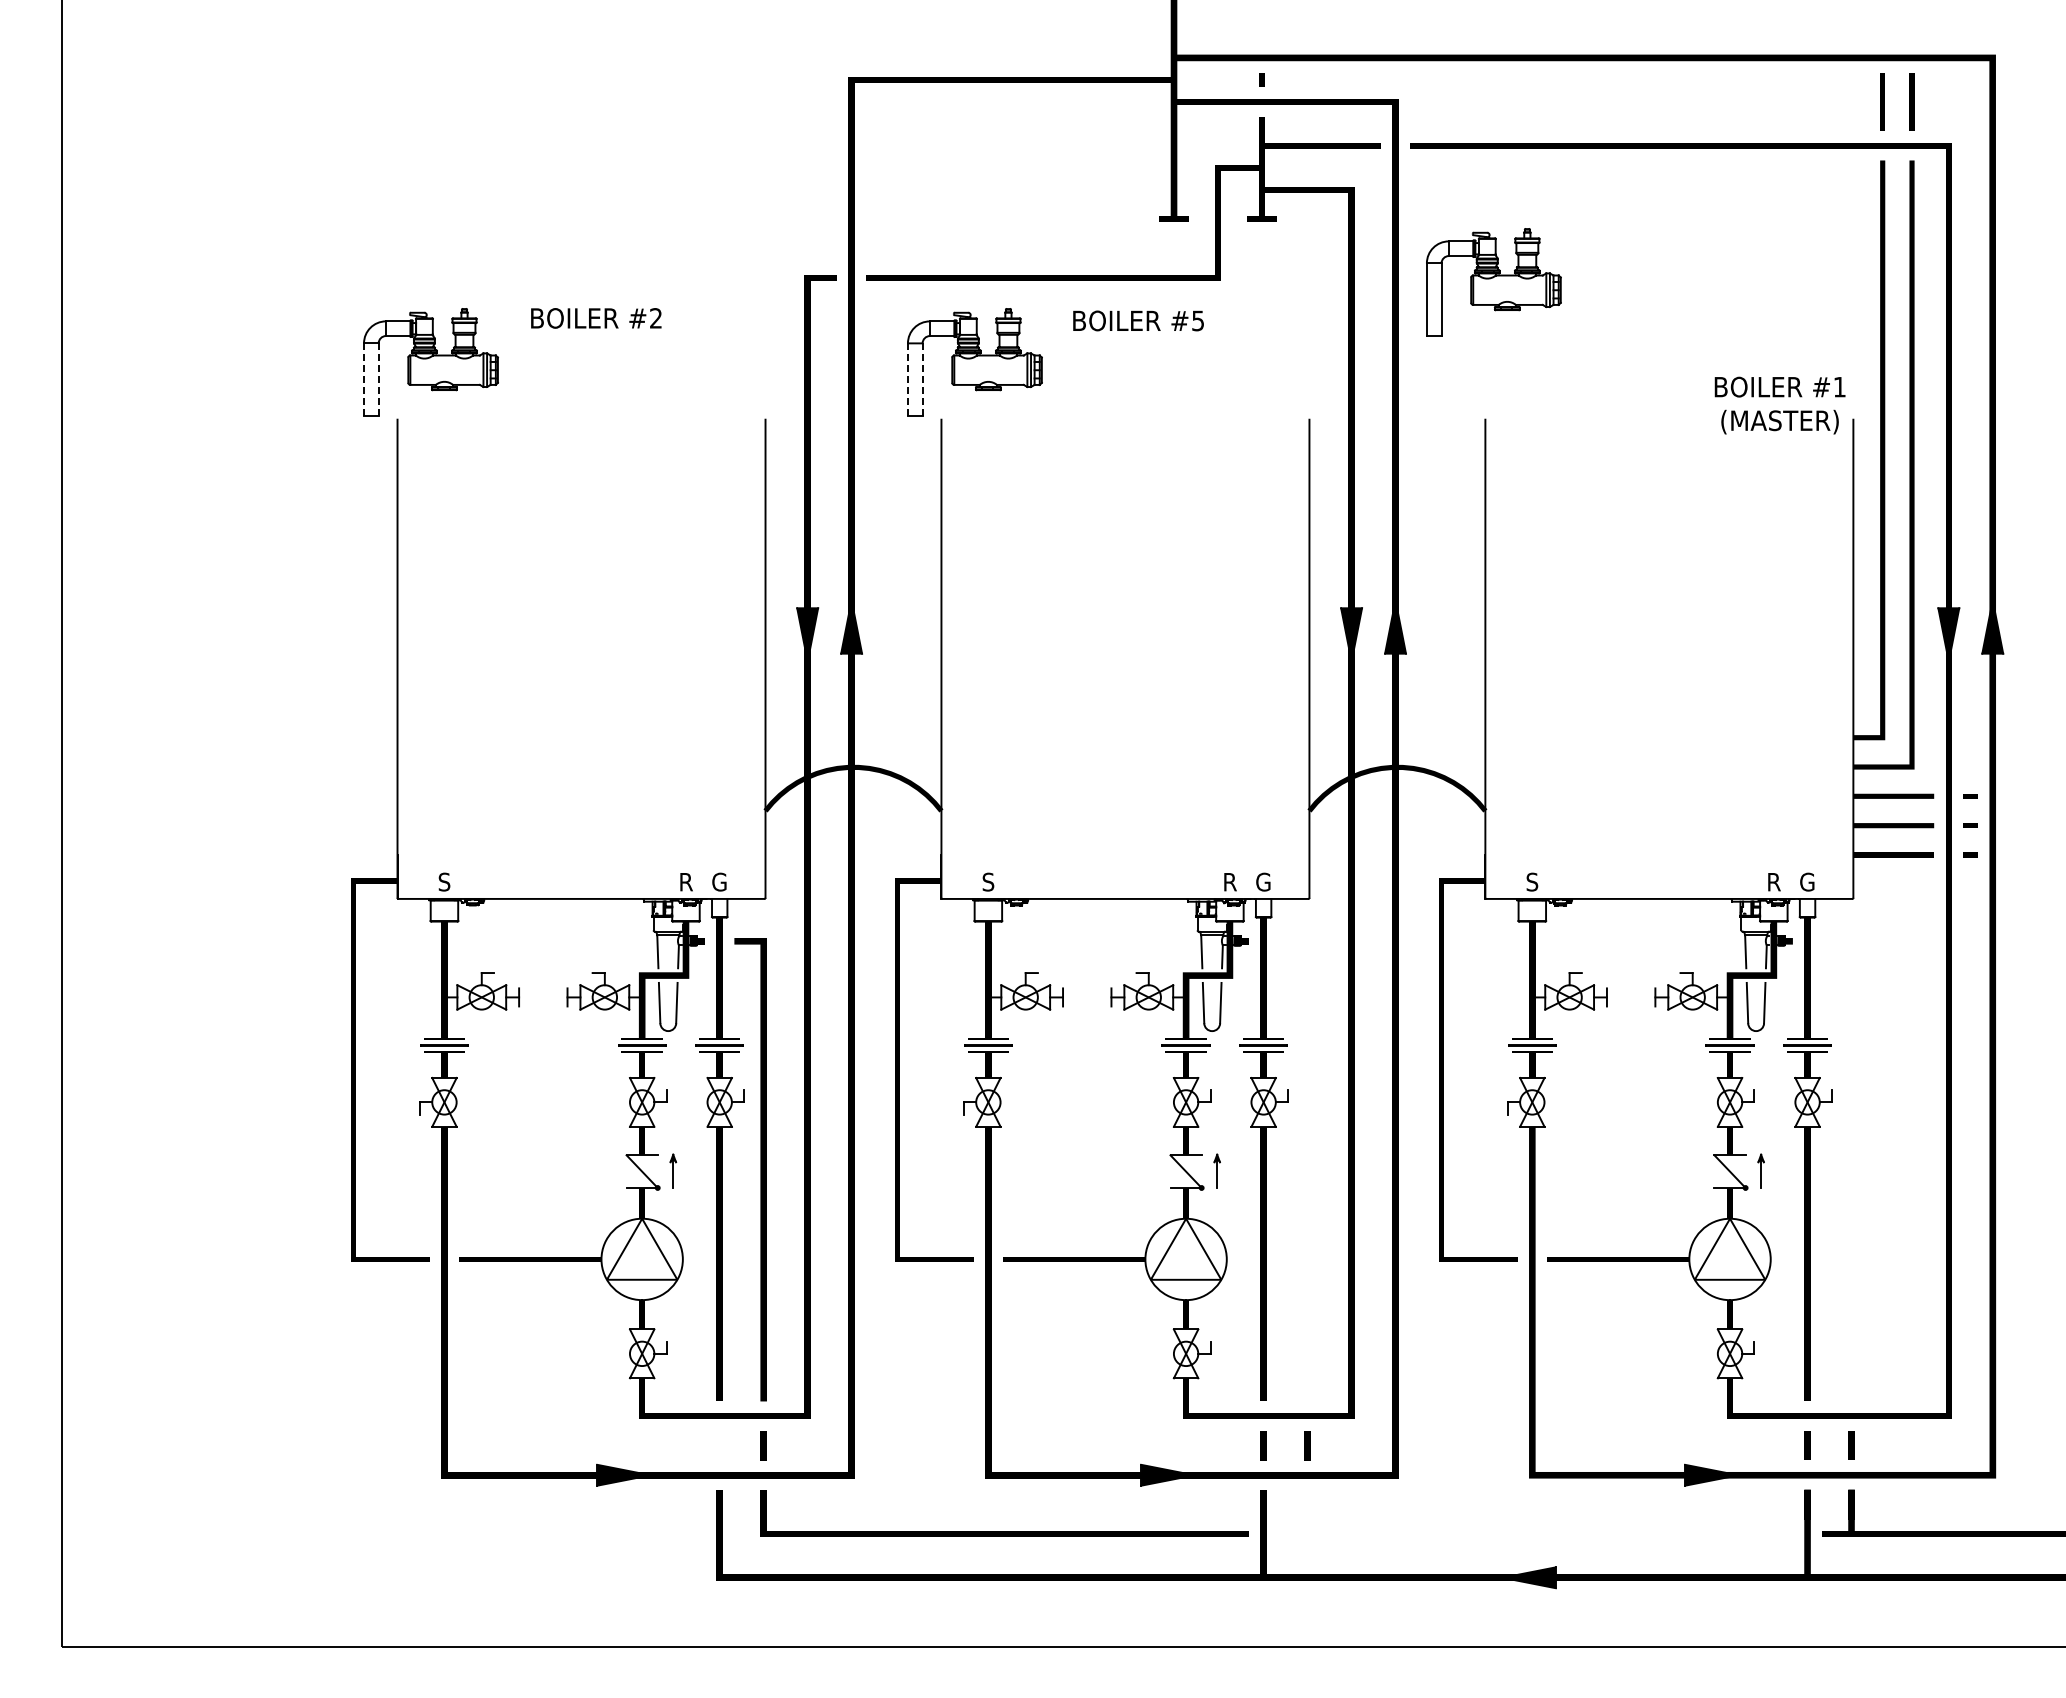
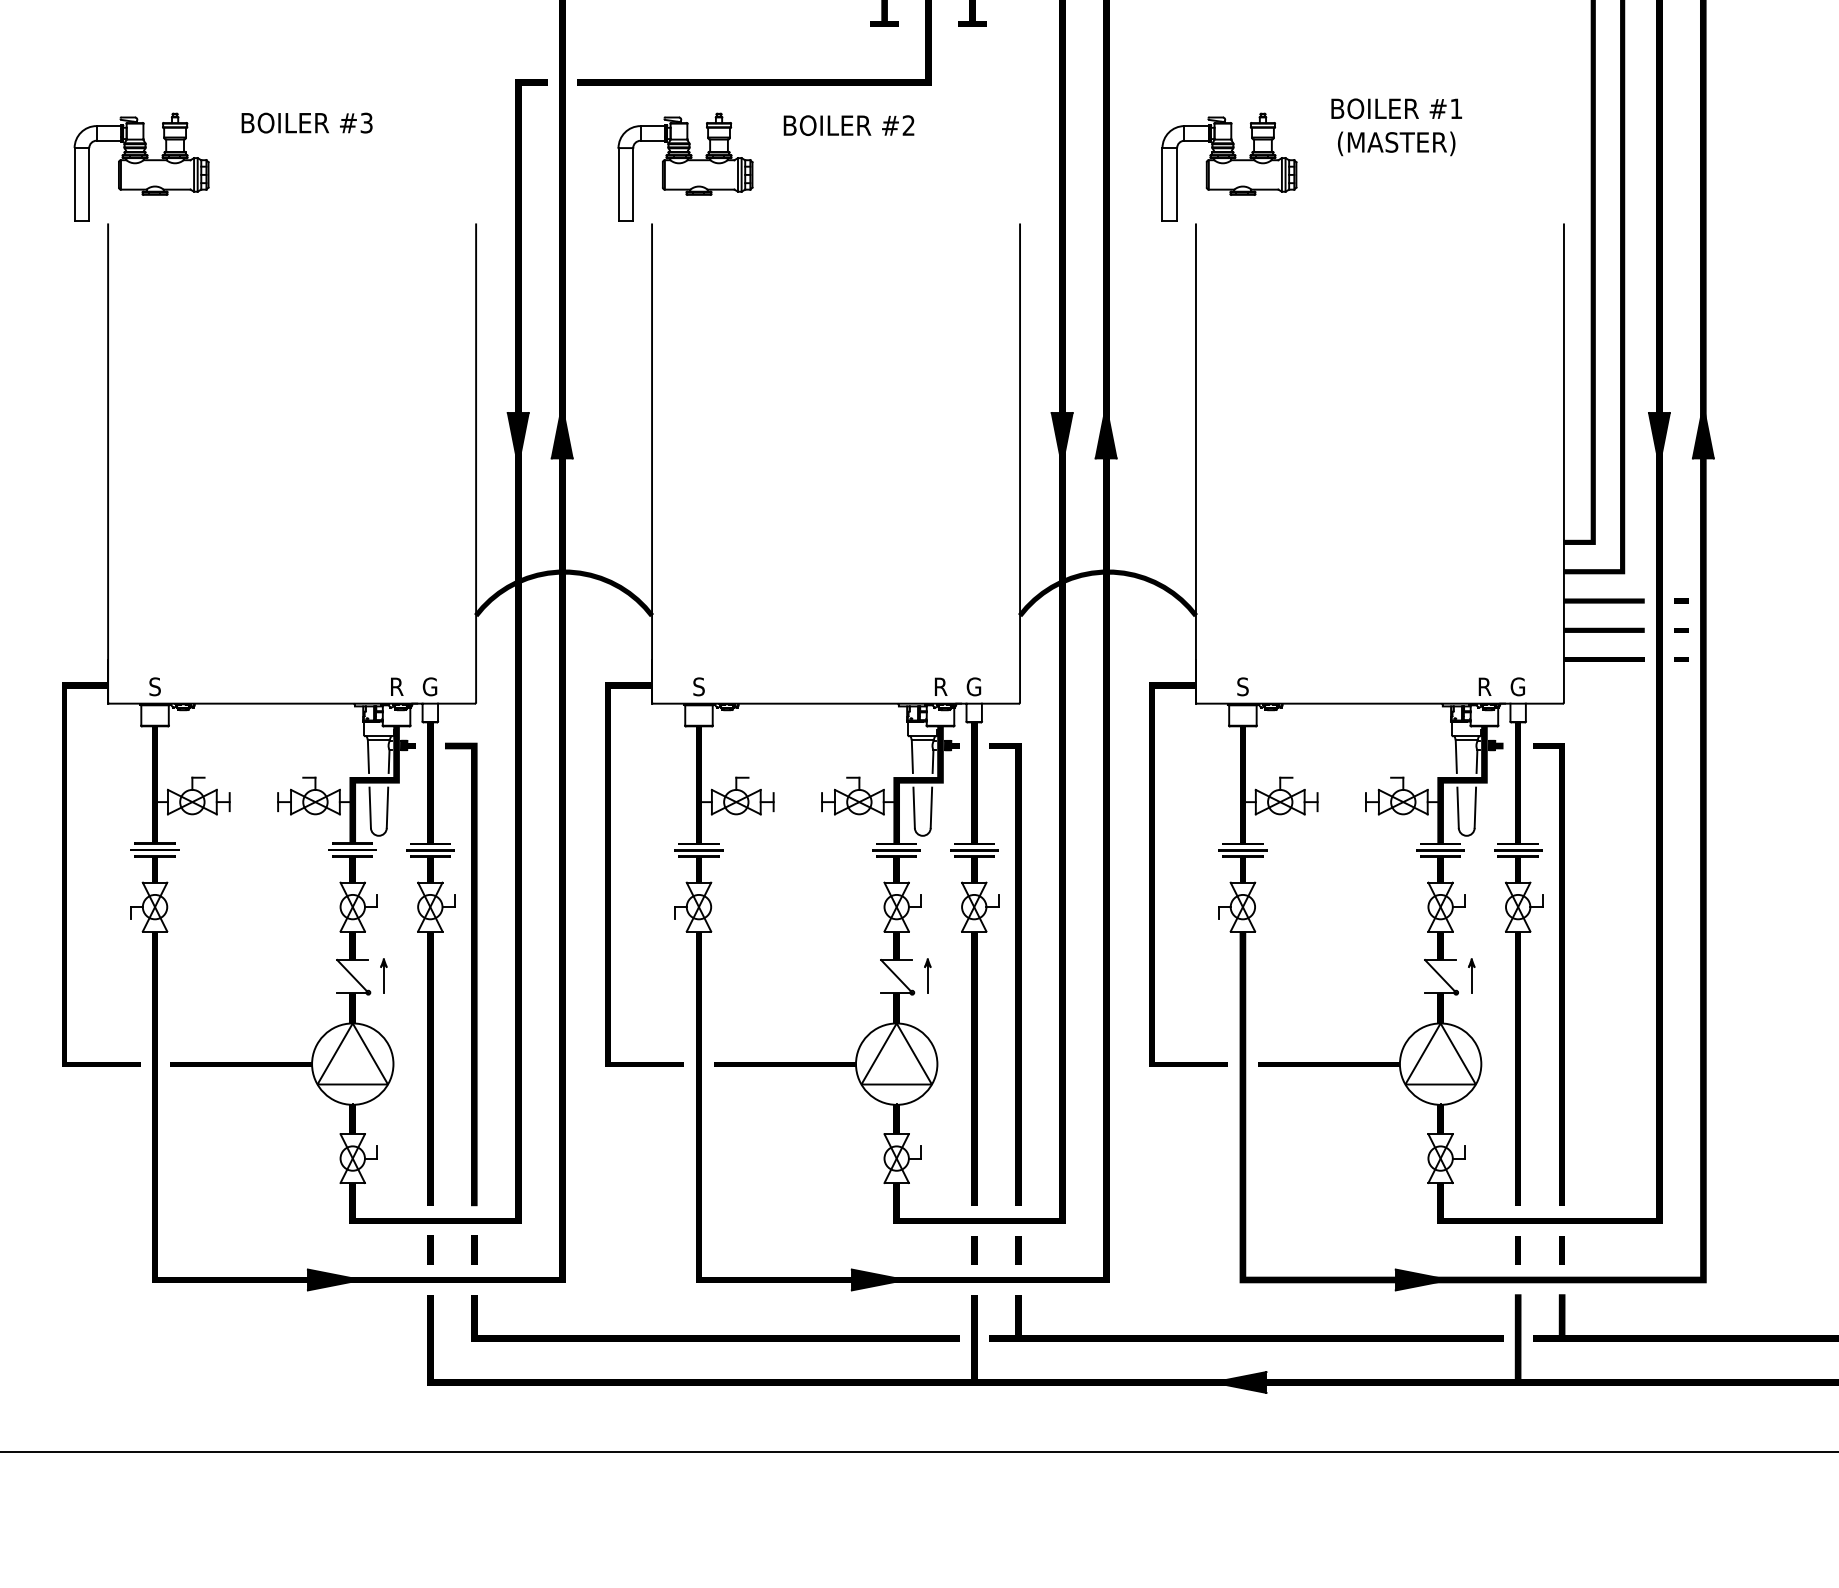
part: (1493, 282) -> (1229, 167), moved
text: (655, 318) -> (366, 123), #2 -> #3
text: (1197, 320) -> (908, 125), #5 -> #2
line: (364, 380) -> (75, 185), dashed -> solid
line: (378, 380) -> (89, 185), dashed -> solid
line: (907, 380) -> (618, 185), dashed -> solid
line: (922, 380) -> (633, 185), dashed -> solid
text: (1779, 405) -> (1396, 127), moved
line: (1304, 1169) -> (1015, 974), added
line: (1848, 1169) -> (1559, 974), added
line: (719, 1445) -> (430, 1250), added
part: (1535, 1531) -> (1246, 1336), added

